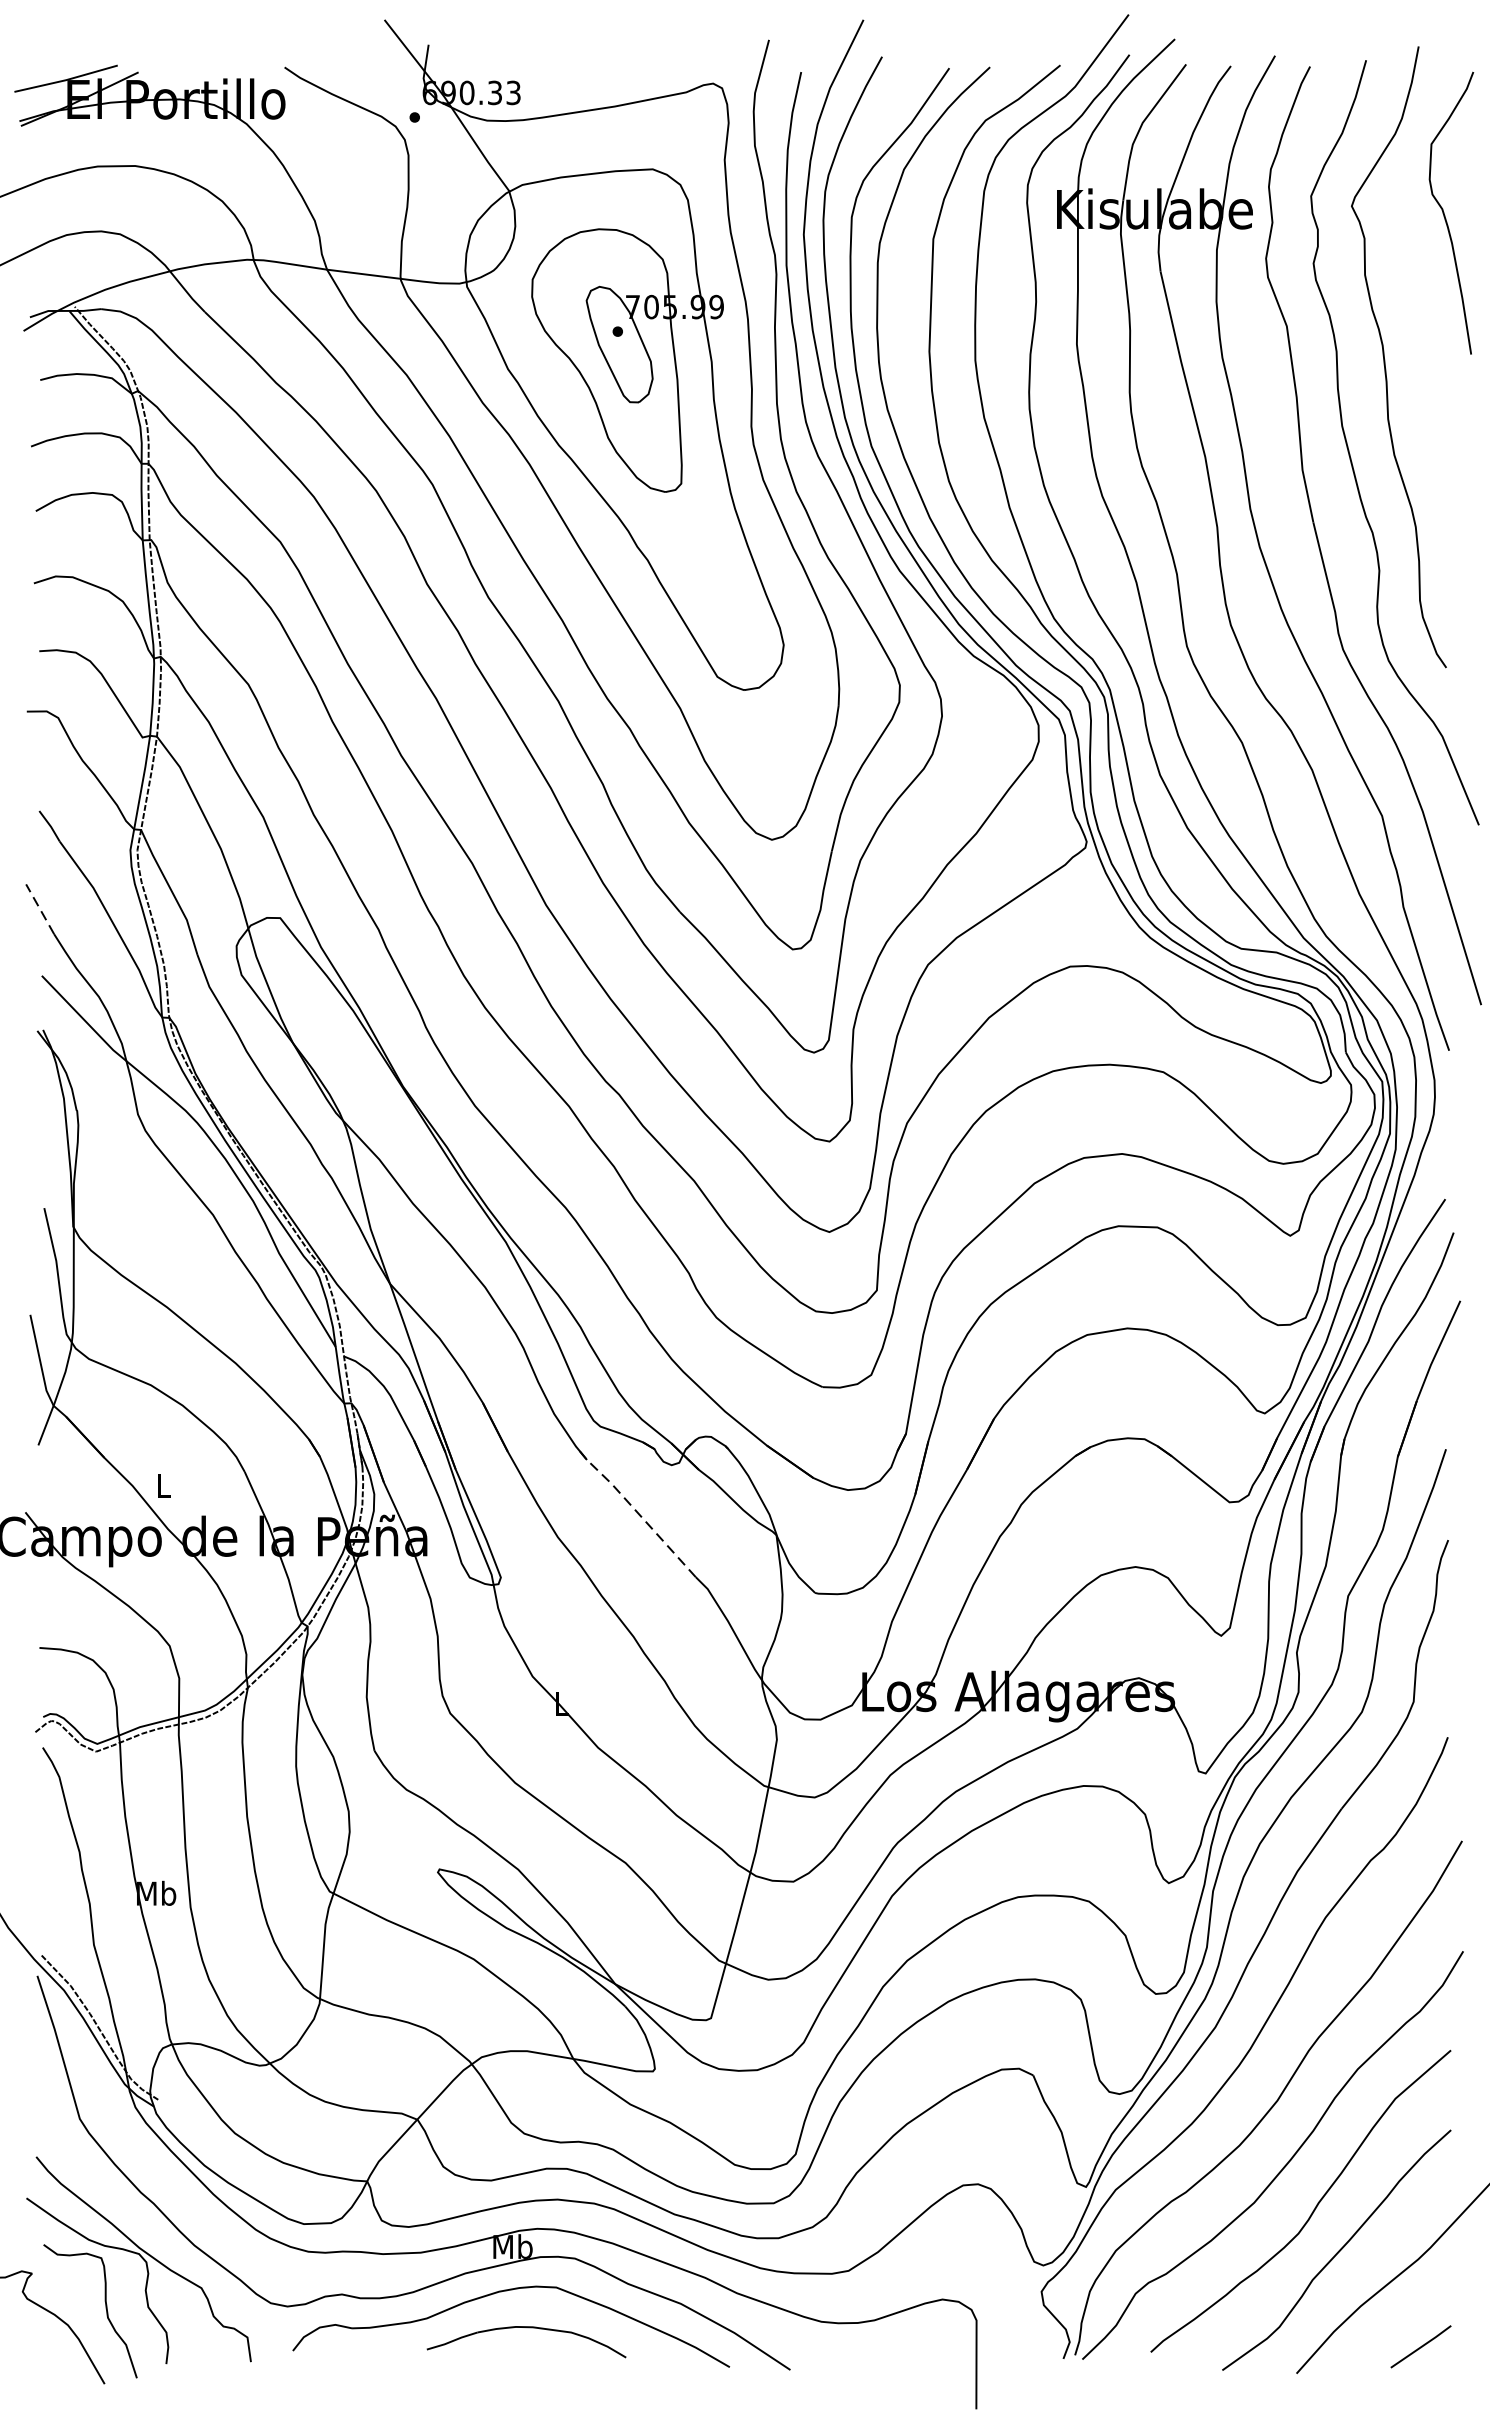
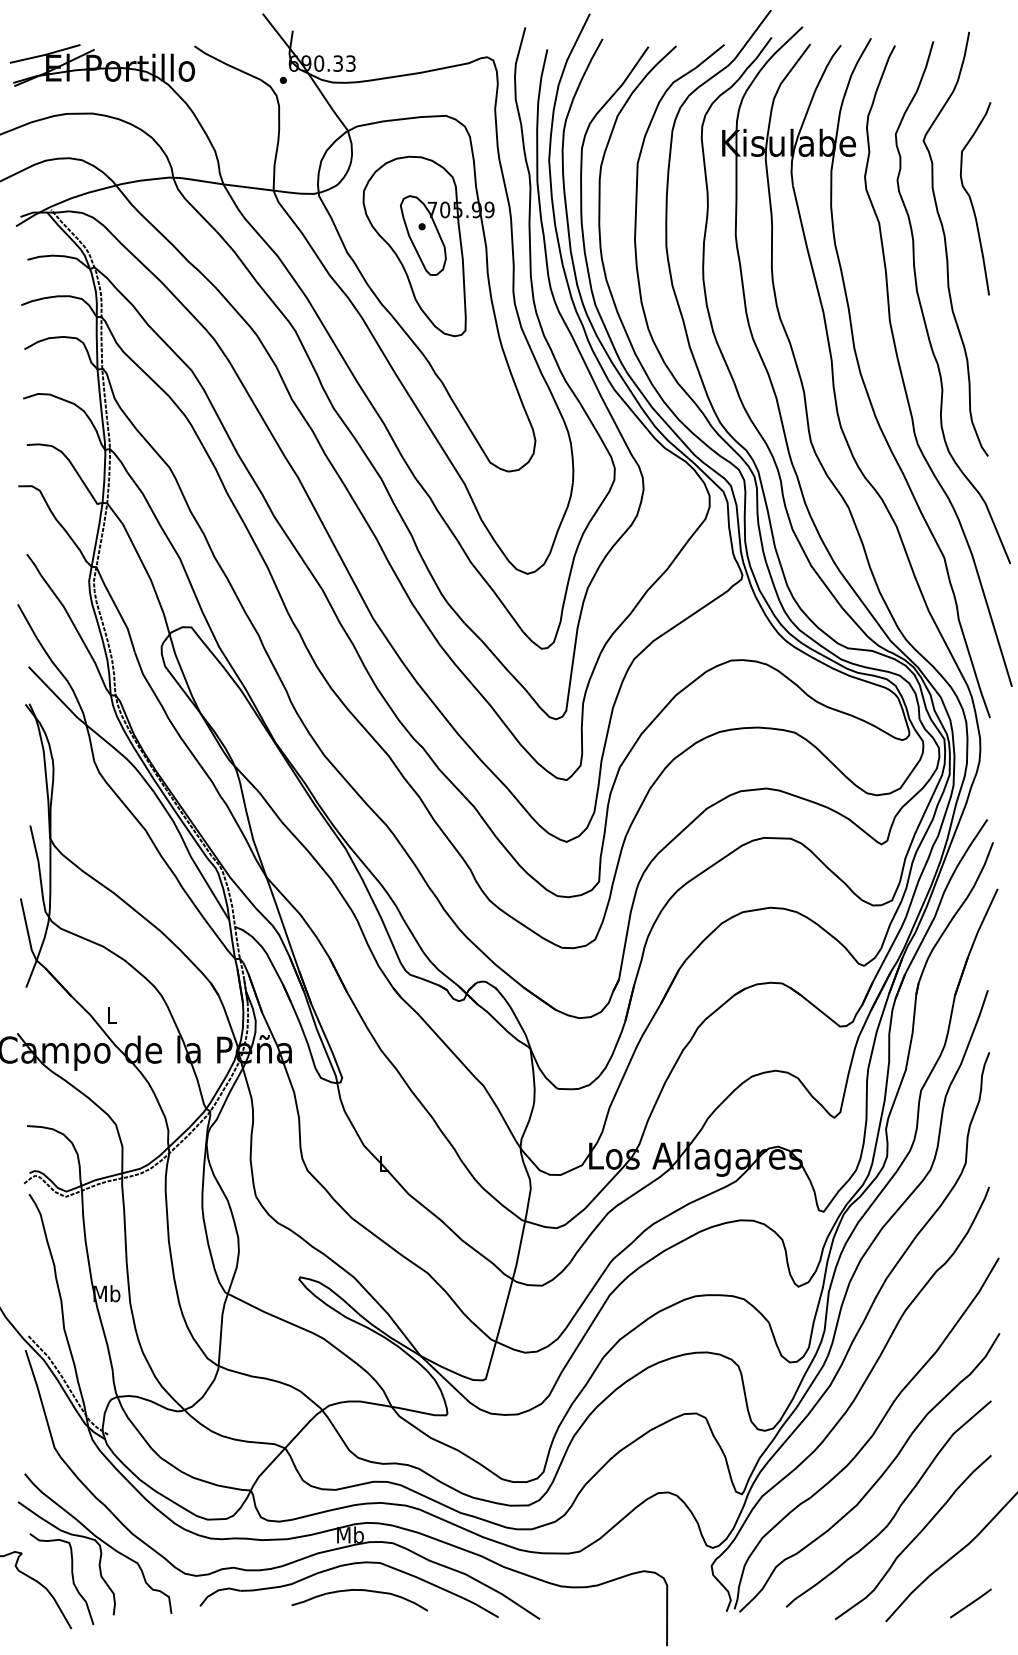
curve: (1445, 212) -> (971, 198), moved
line: (40, 909) -> (27, 621), dashed -> solid
line: (634, 1508) -> (433, 1030), dashed -> solid

